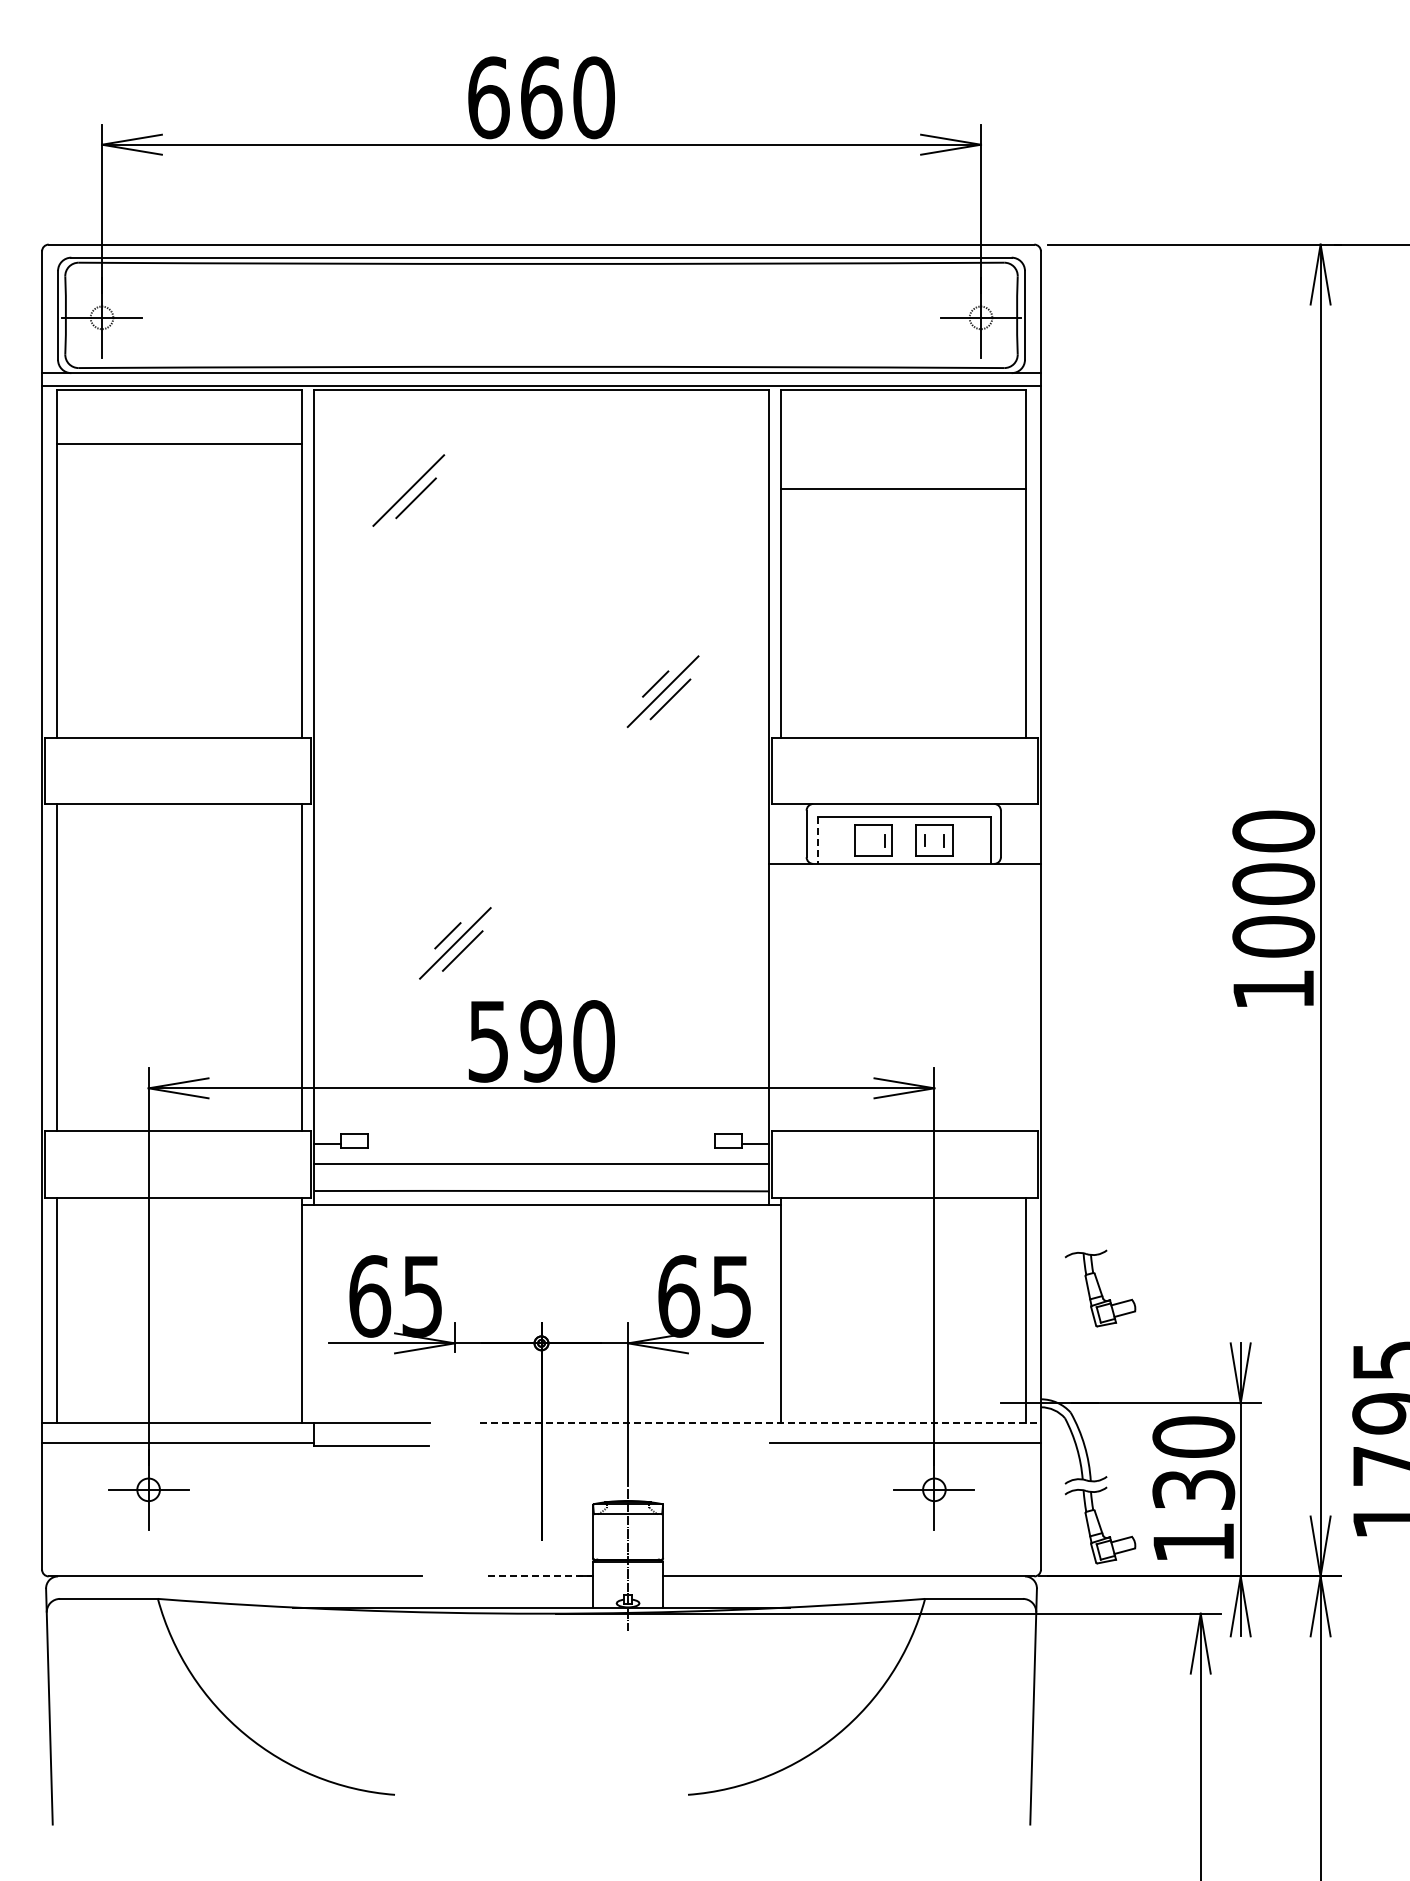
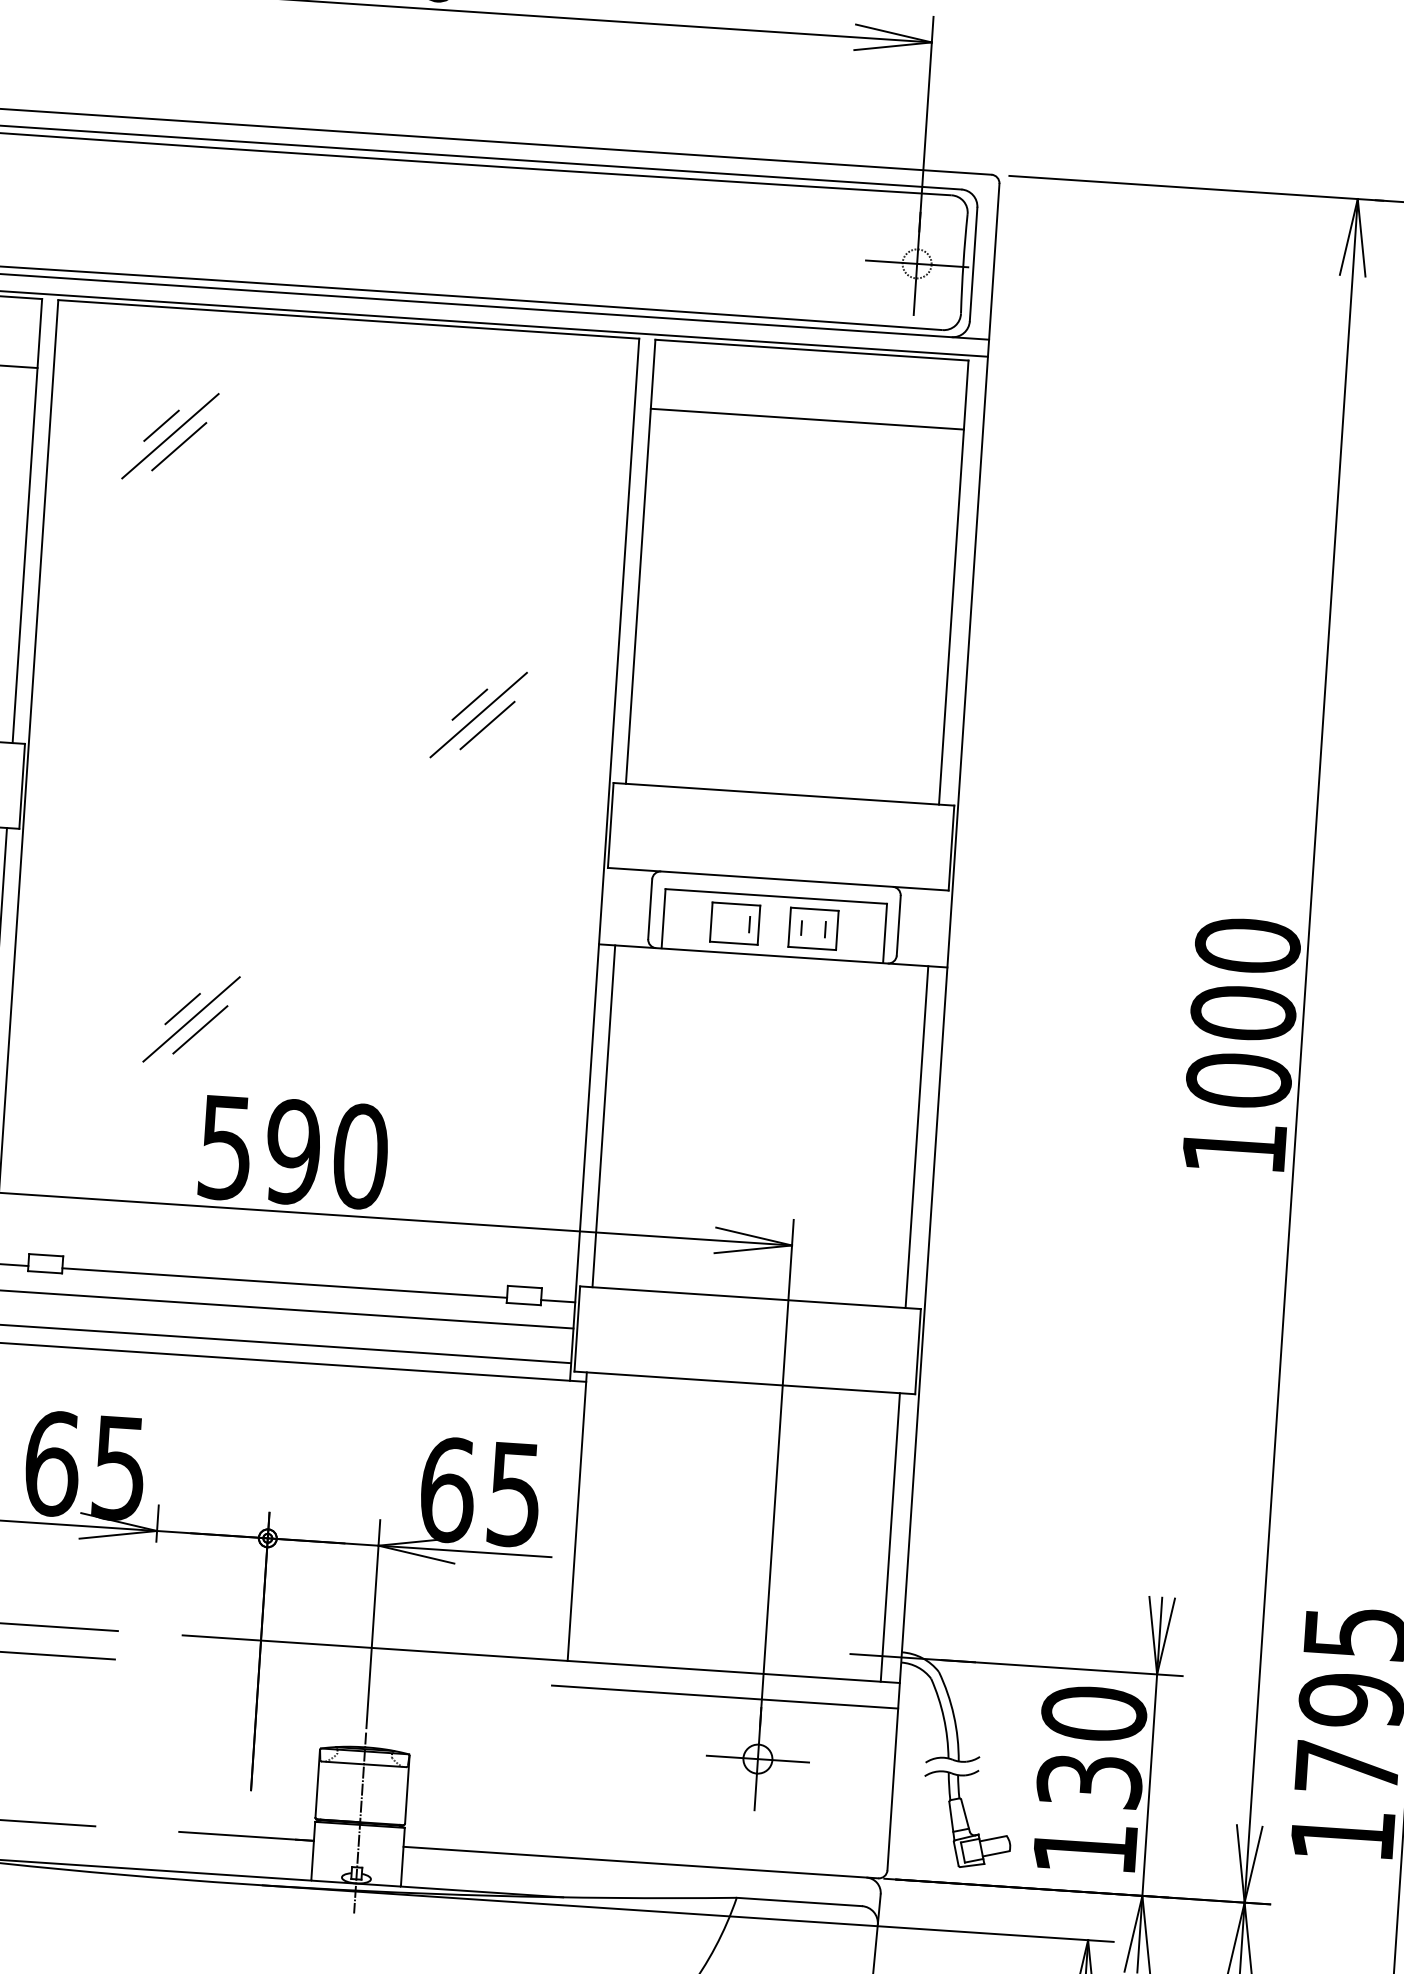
line: (400, 482) -> (160, 425), added
line: (903, 489) -> (807, 419), moved
line: (817, 841) -> (663, 919), dashed -> solid
line: (781, 997) -> (604, 1116), added
line: (1026, 997) -> (917, 1137), added
line: (541, 1143) -> (284, 1282), added
part: (1100, 1288) -> (987, 1515), removed
line: (761, 1423) -> (542, 1659), dashed -> solid
line: (540, 1576) -> (246, 1836), dashed -> solid

